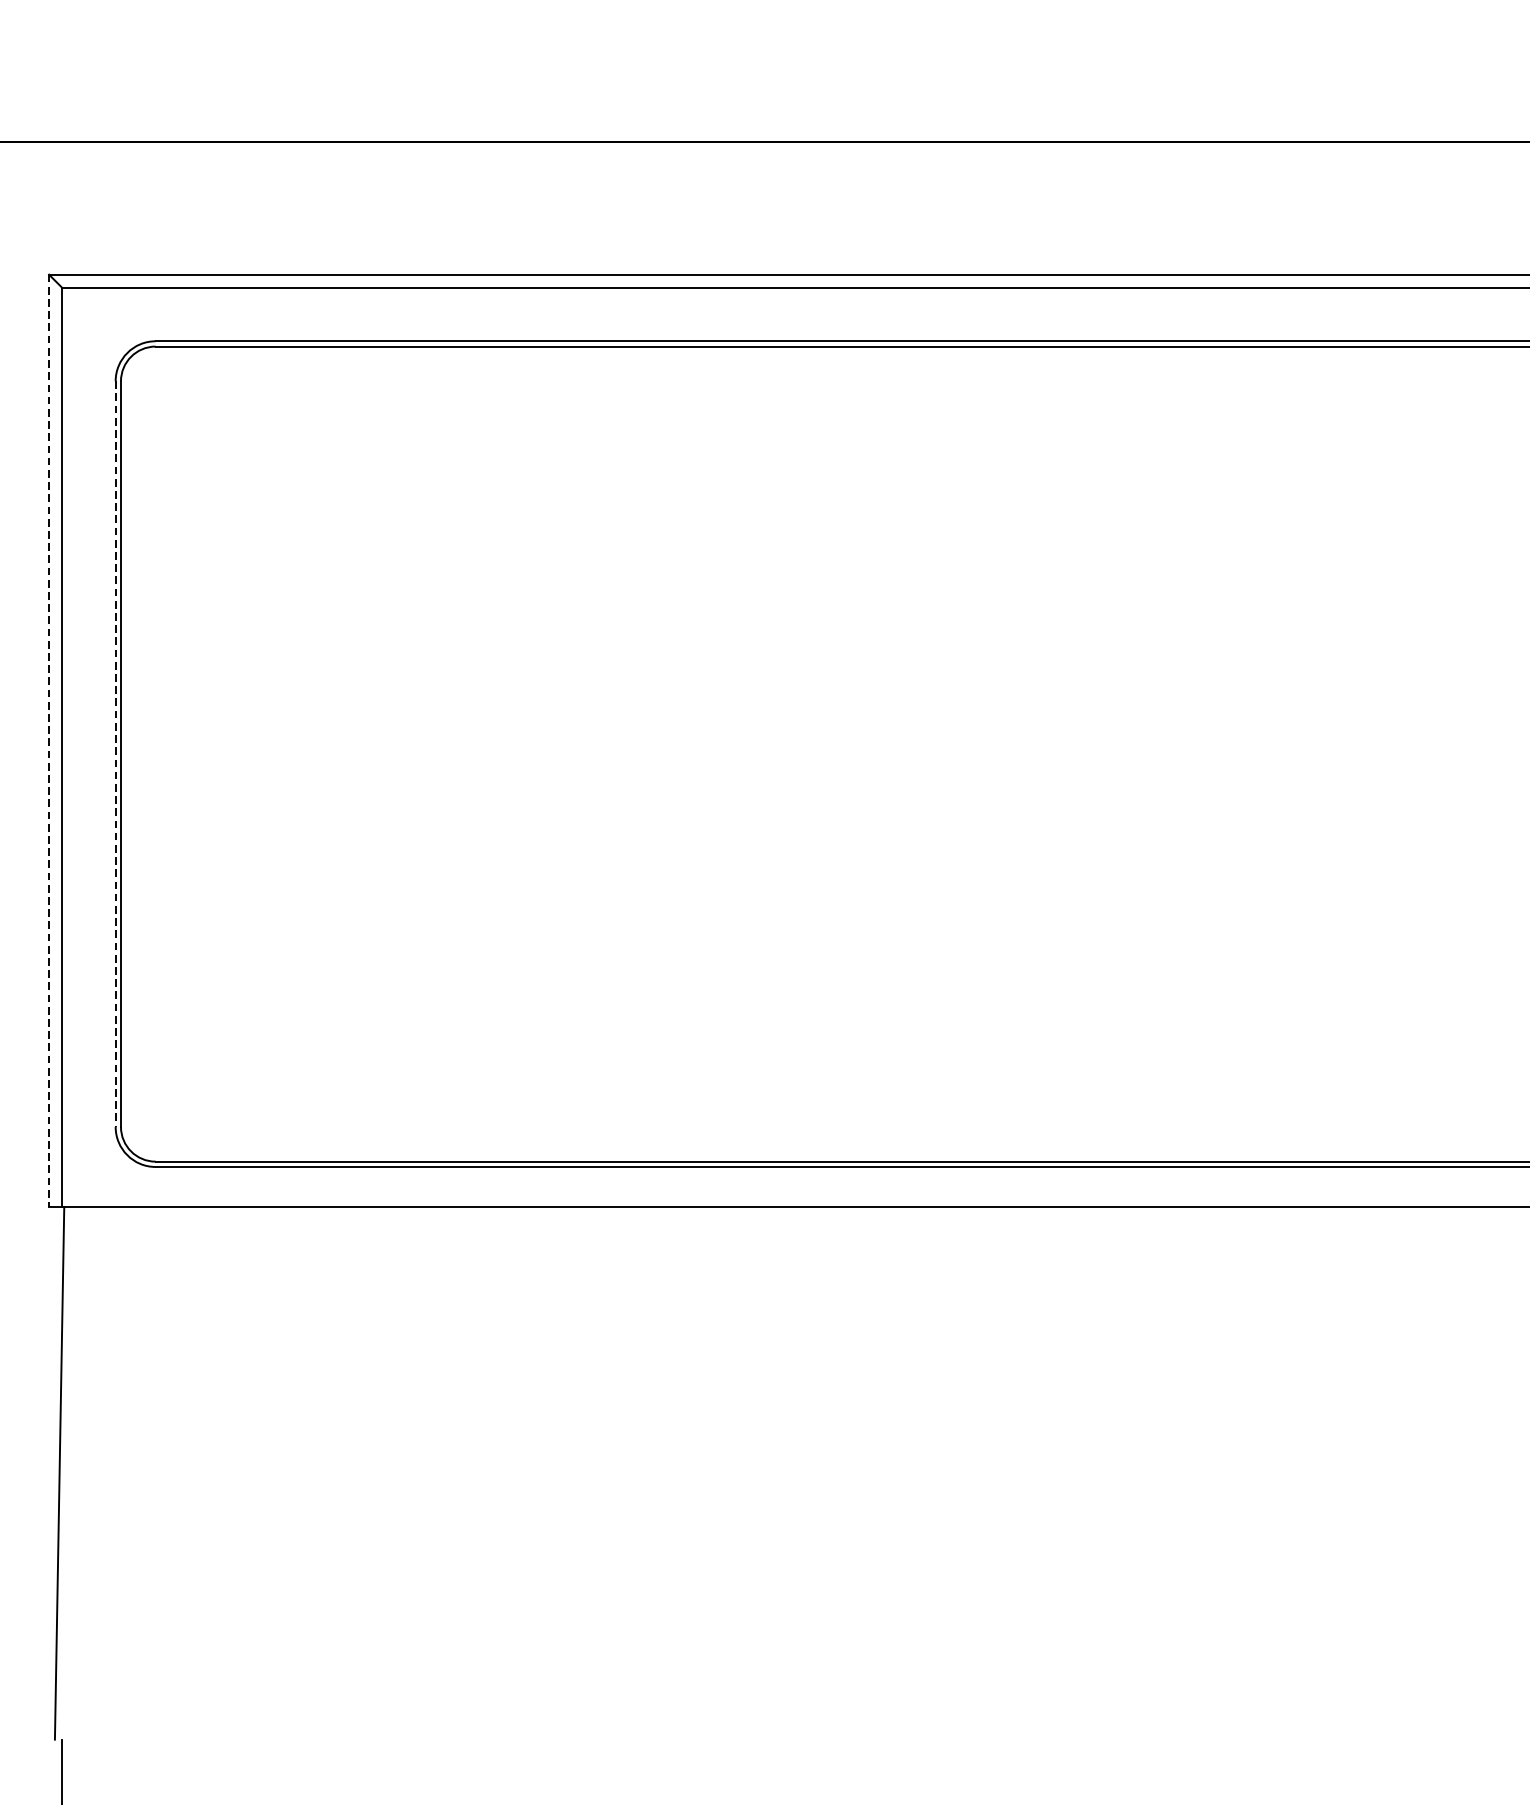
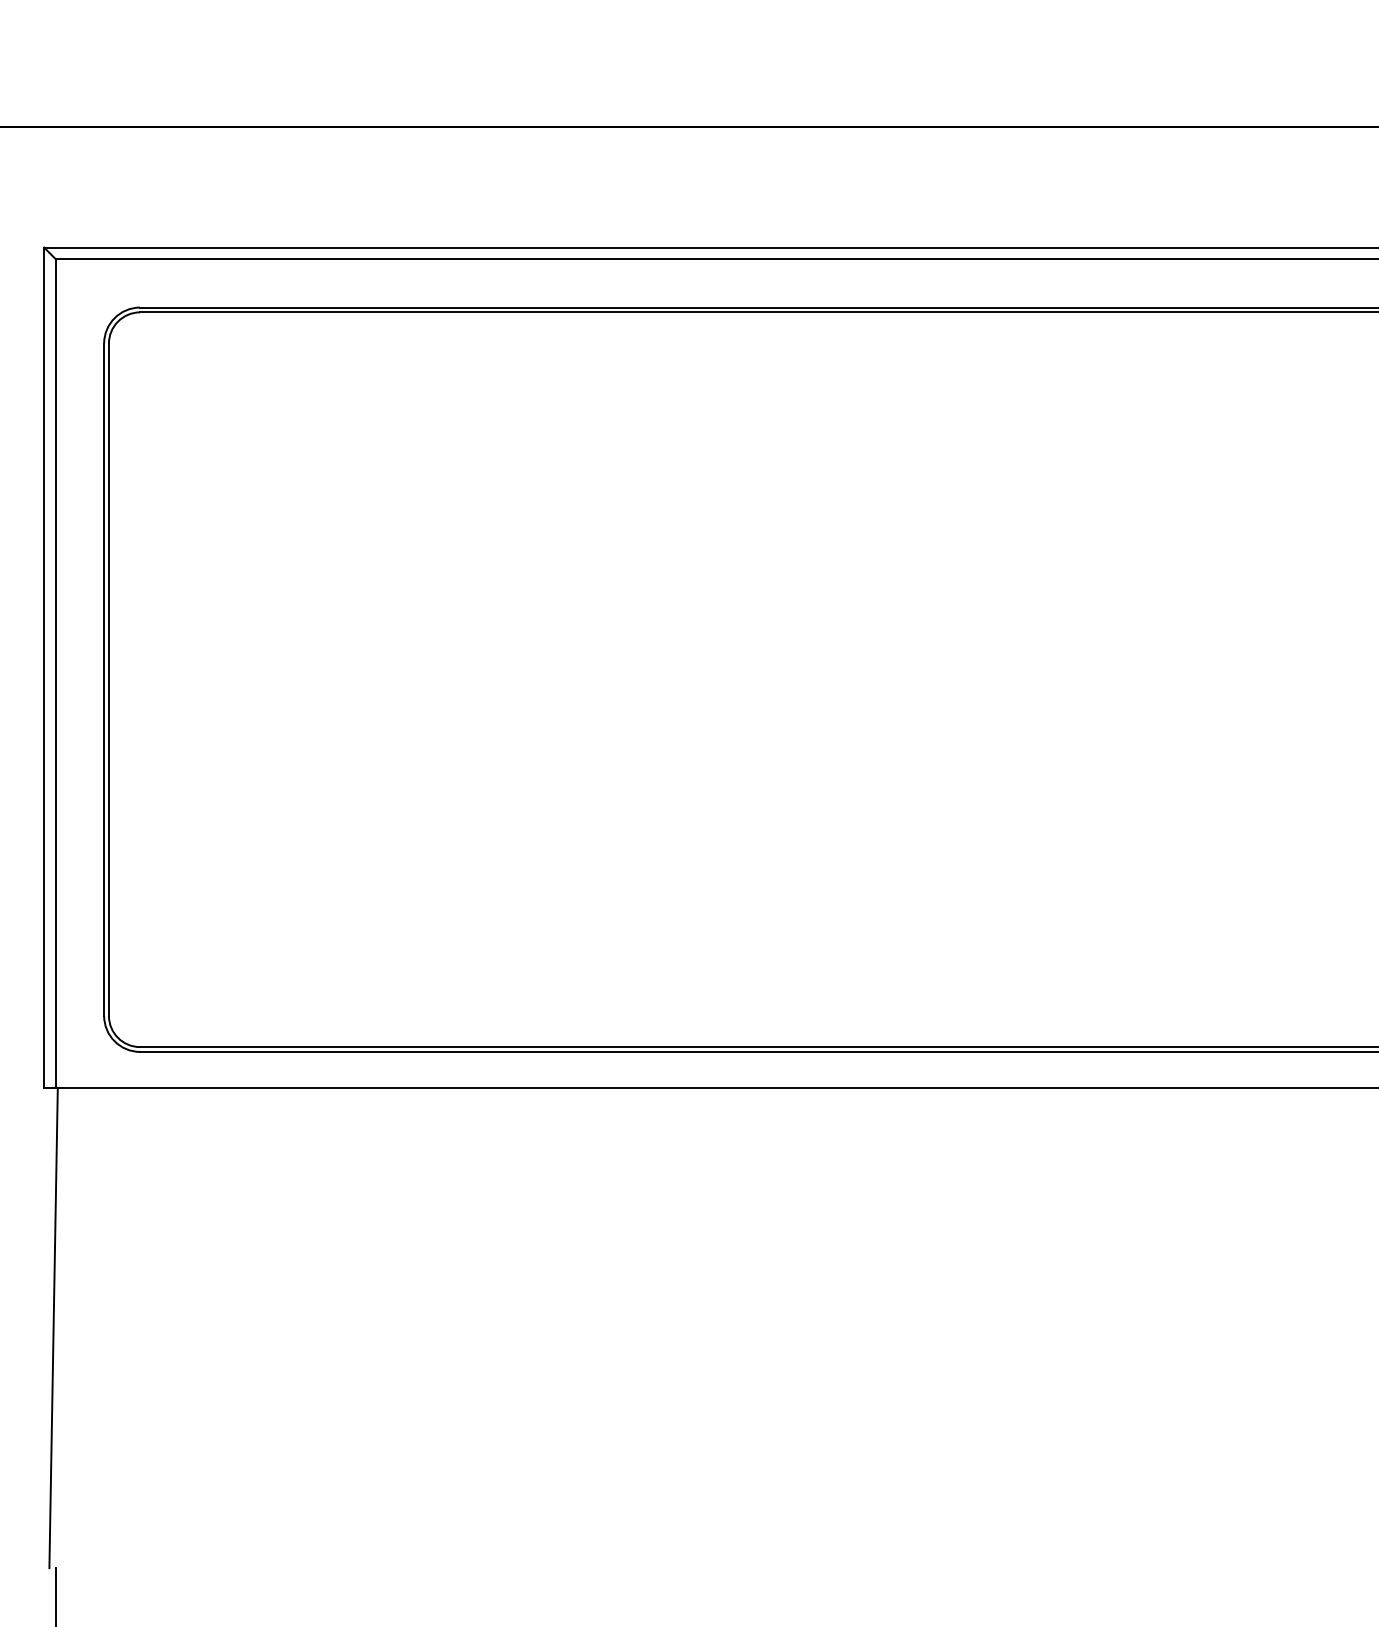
line: (49, 741) -> (44, 668), dashed -> solid
line: (116, 754) -> (104, 680), dashed -> solid

